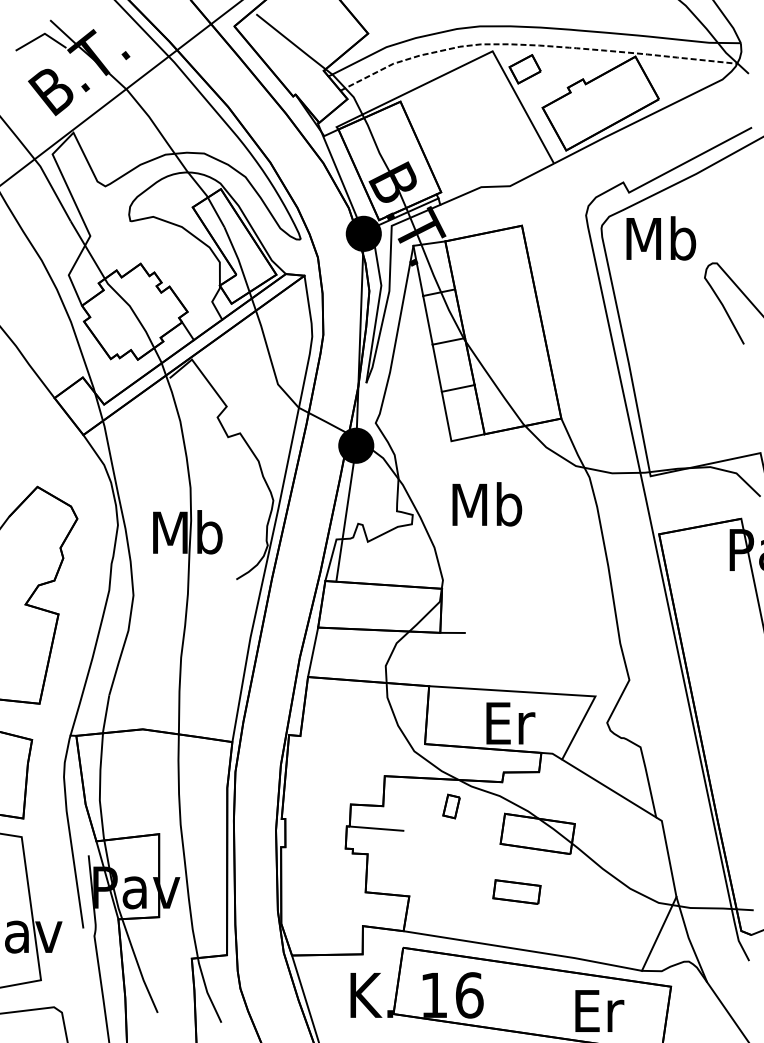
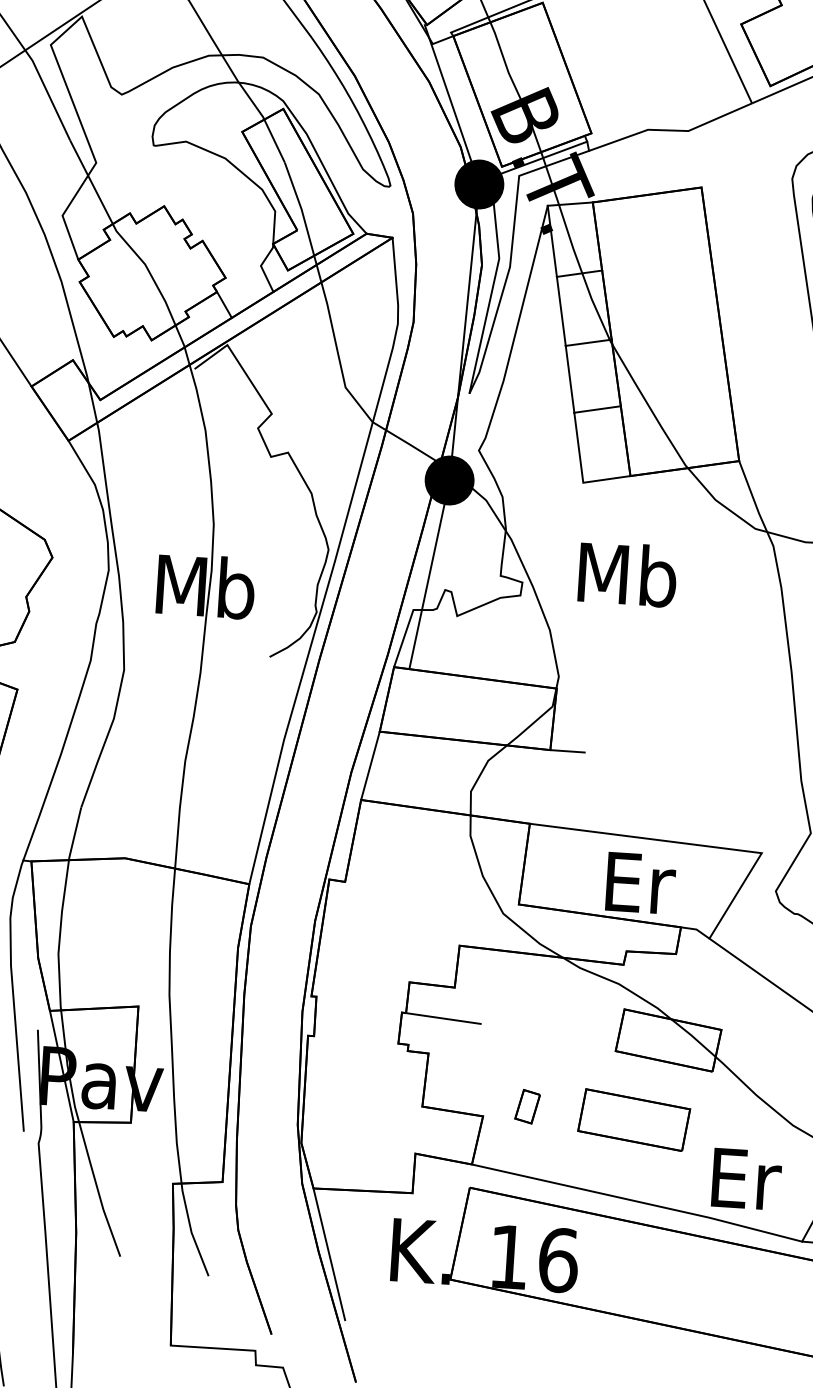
part: (451, 806) -> (527, 1106), moved
part: (516, 891) -> (633, 1119), size x1.67
text: (599, 1010) -> (746, 1178), moved

